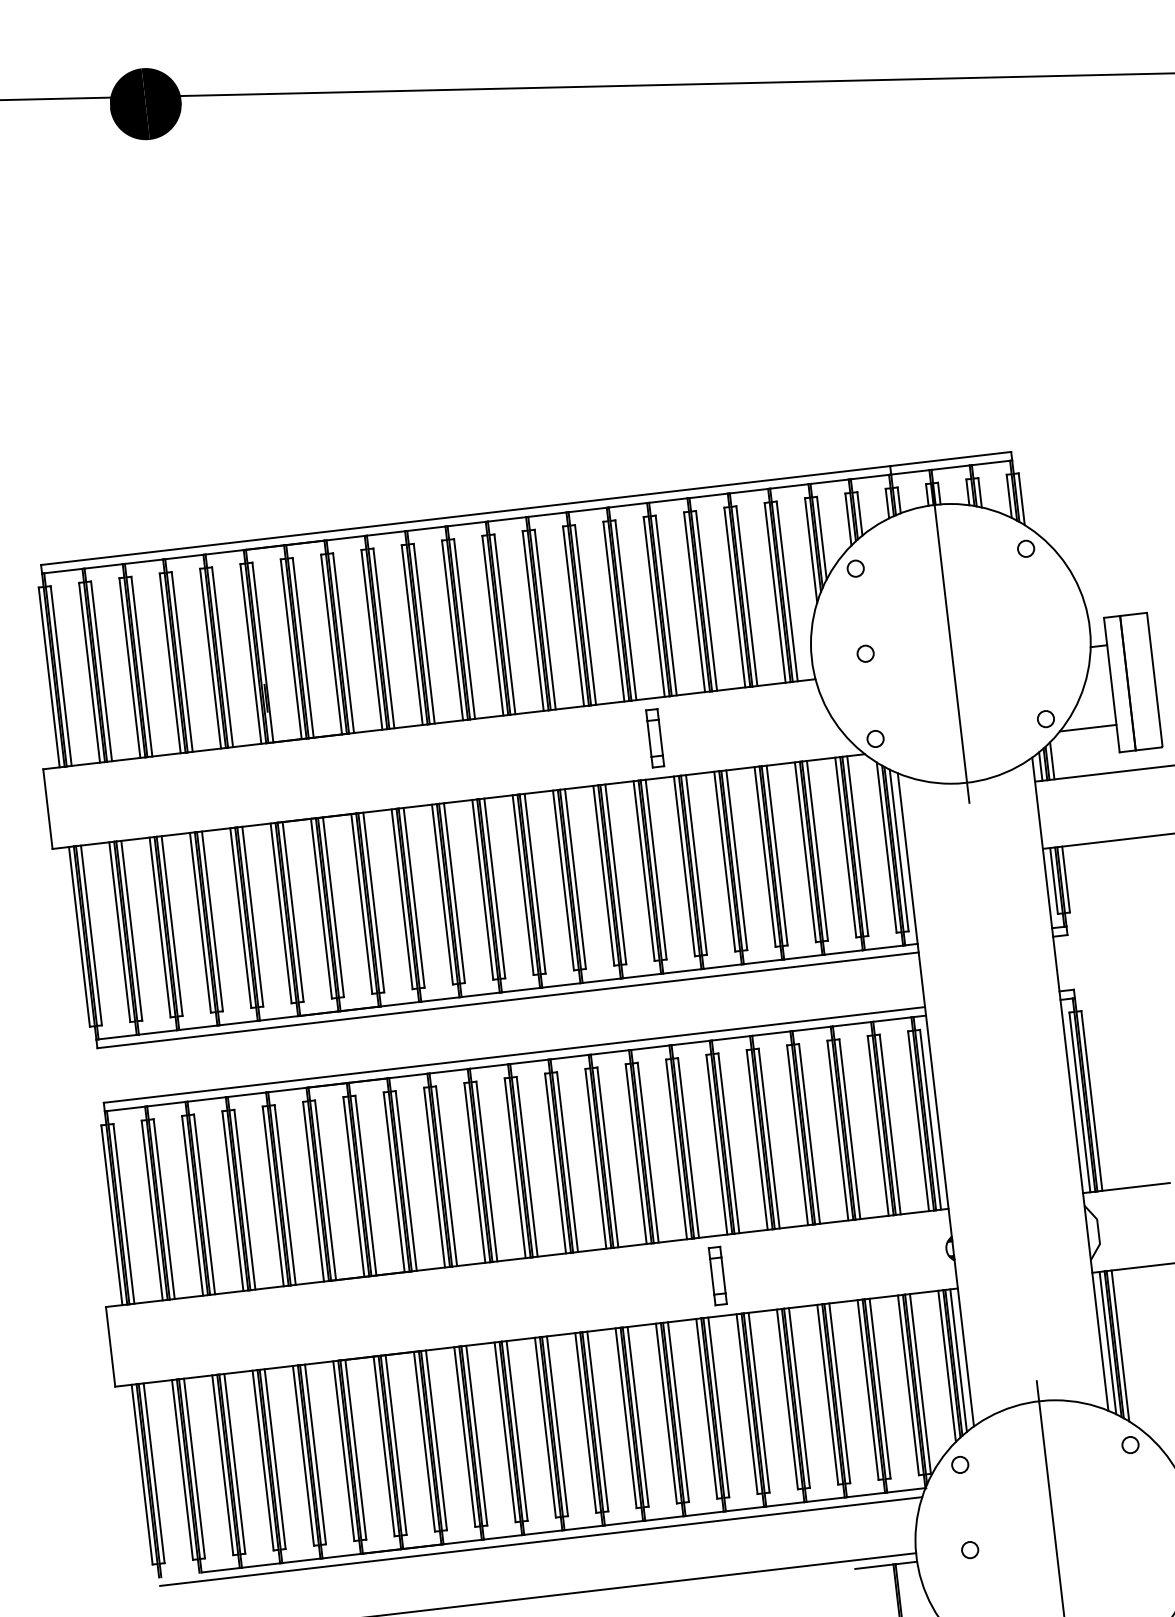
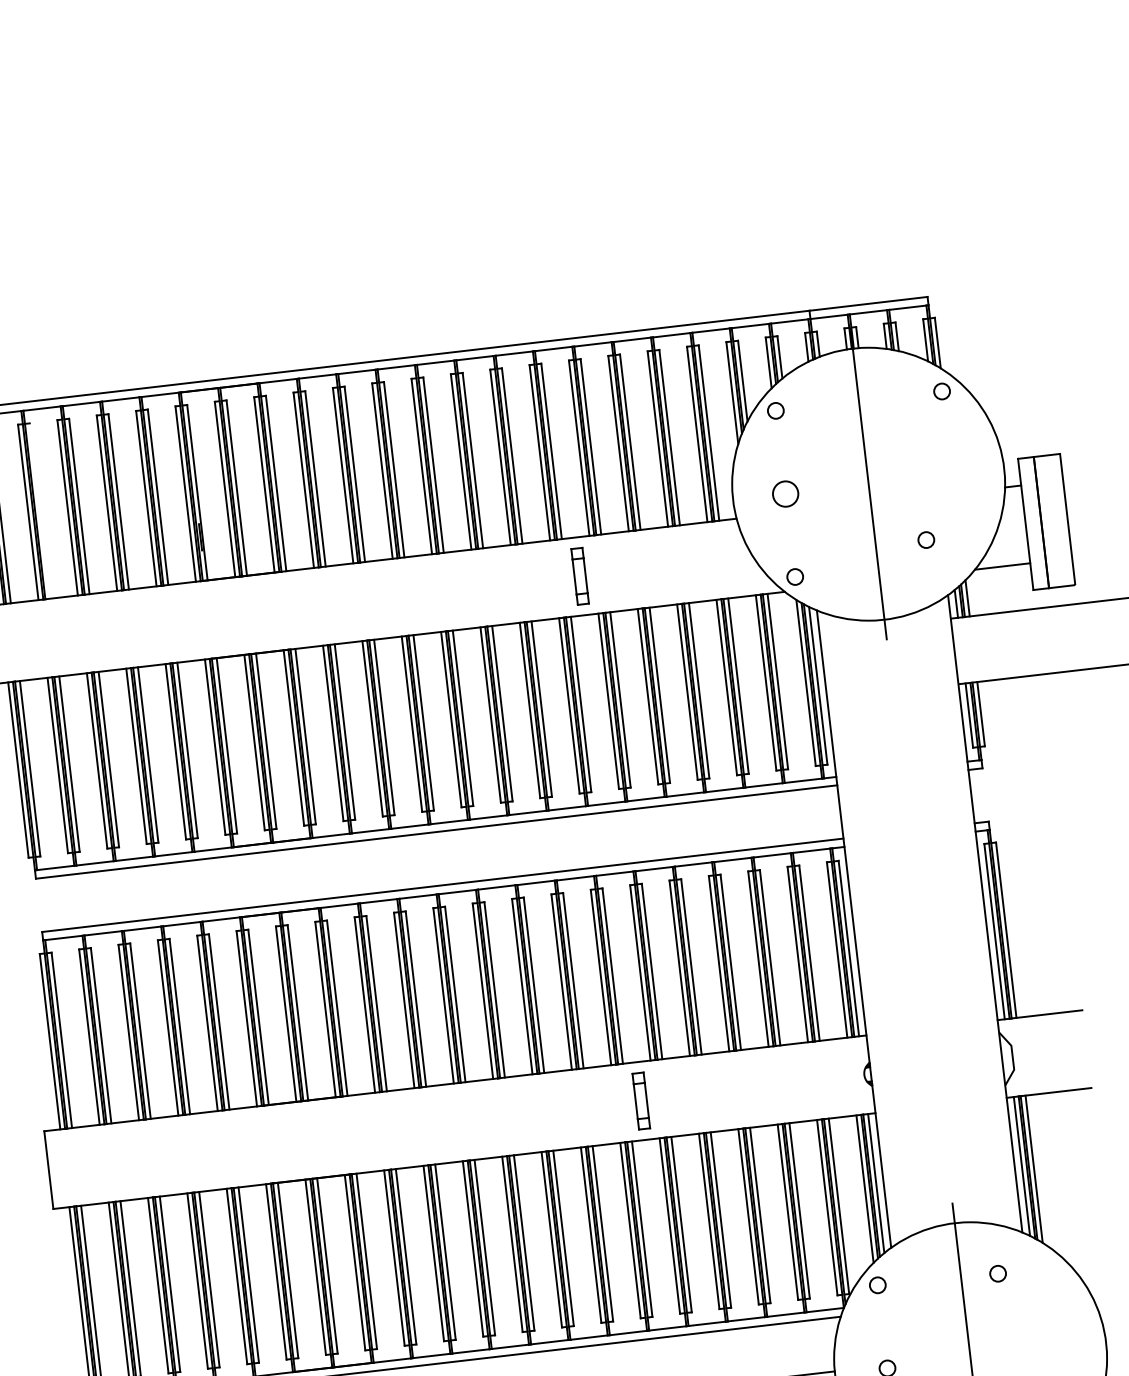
circle: (865, 653) -> (785, 493), size x1.6
line: (101, 671) -> (39, 511), removed
circle: (1045, 719) -> (925, 540), moved
circle: (1130, 1445) -> (998, 1274), moved

